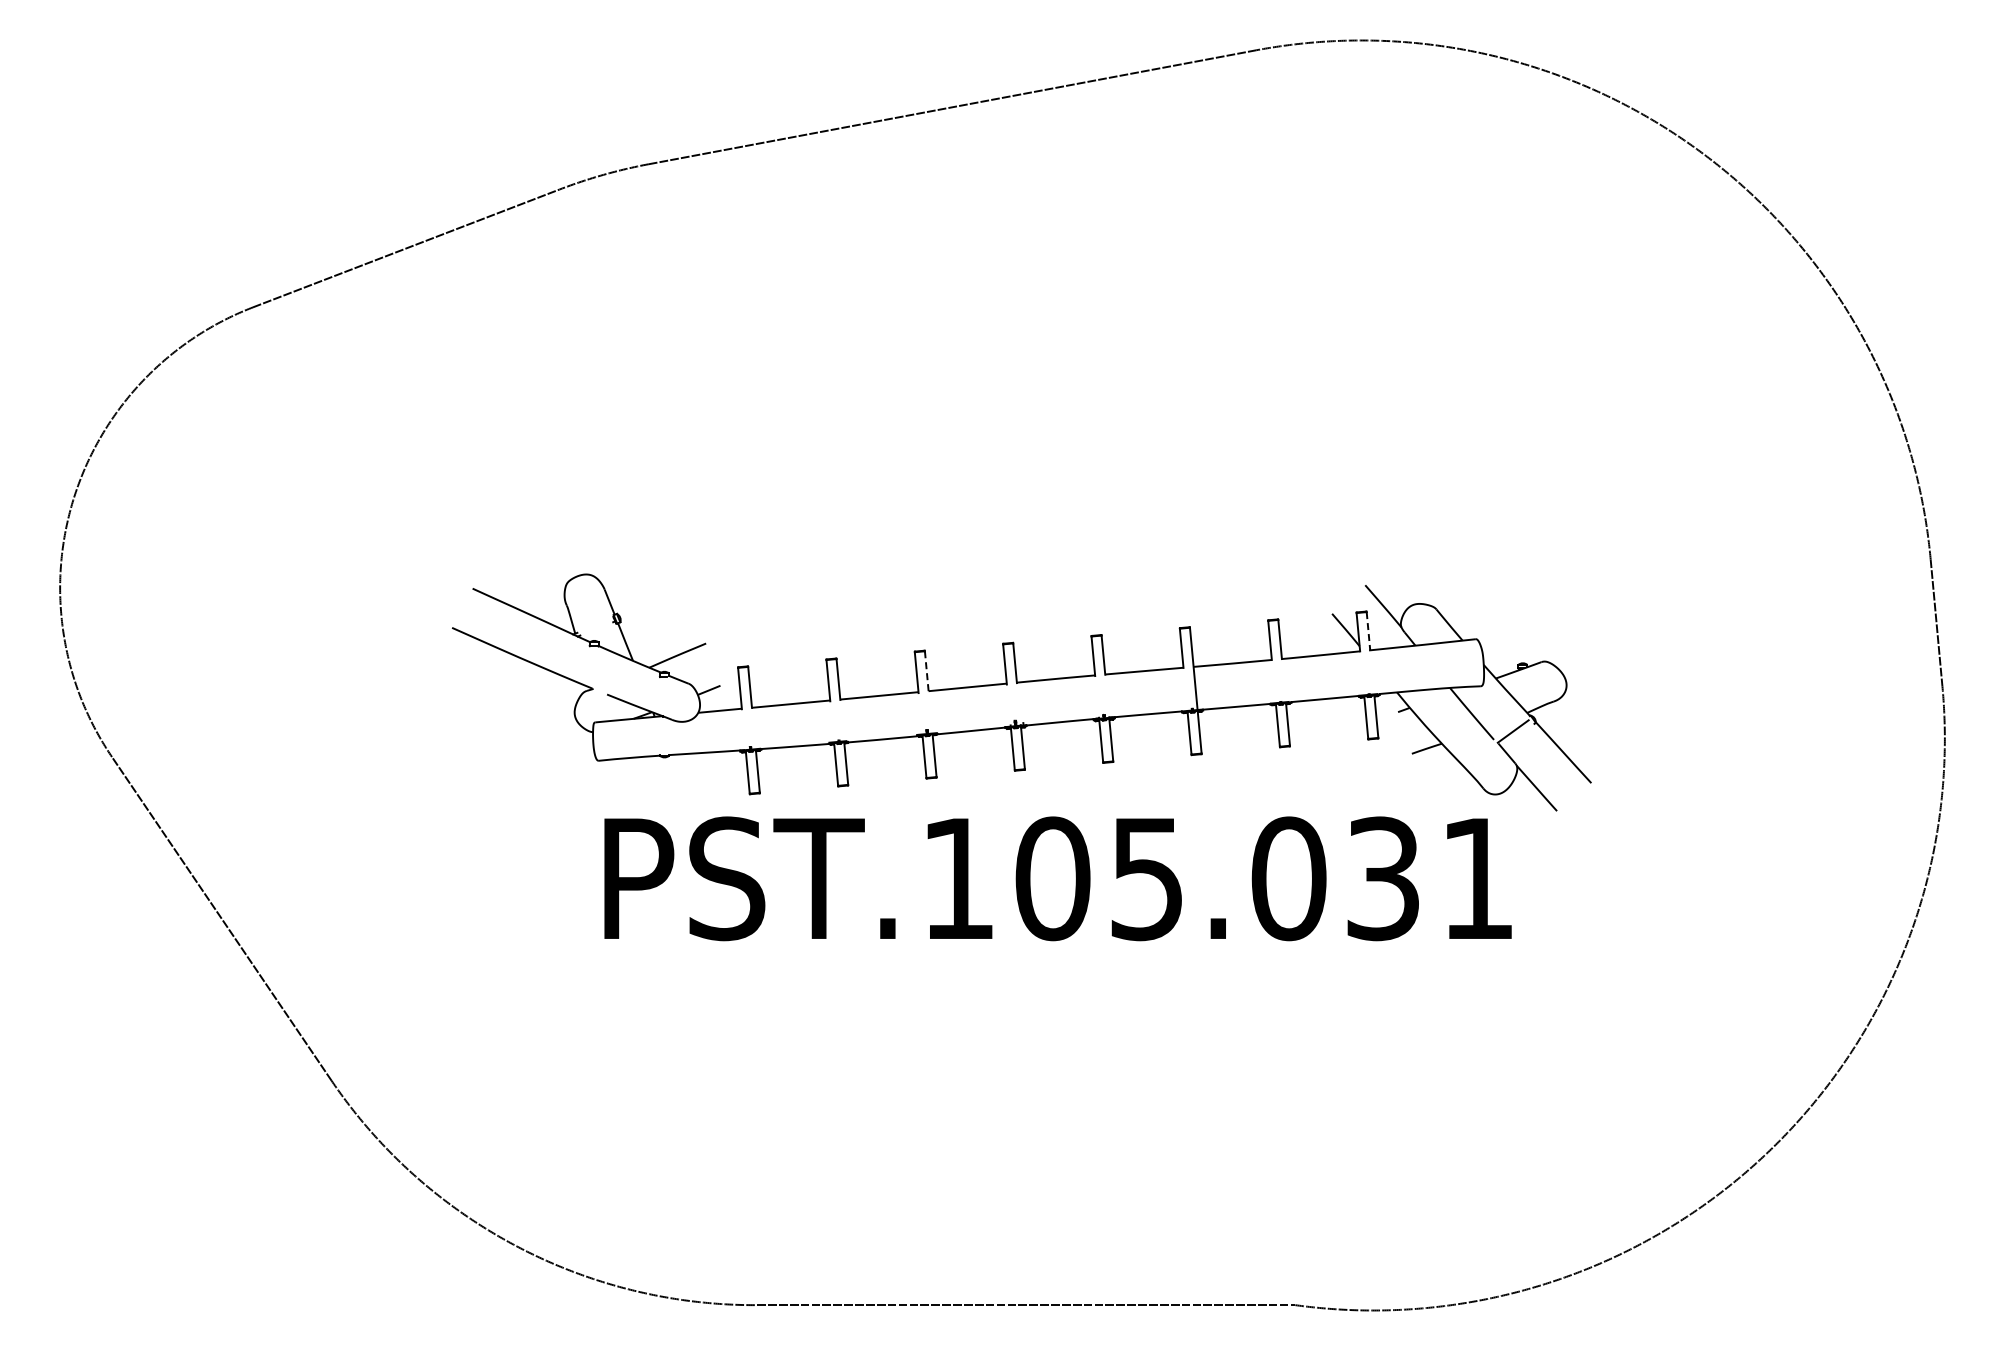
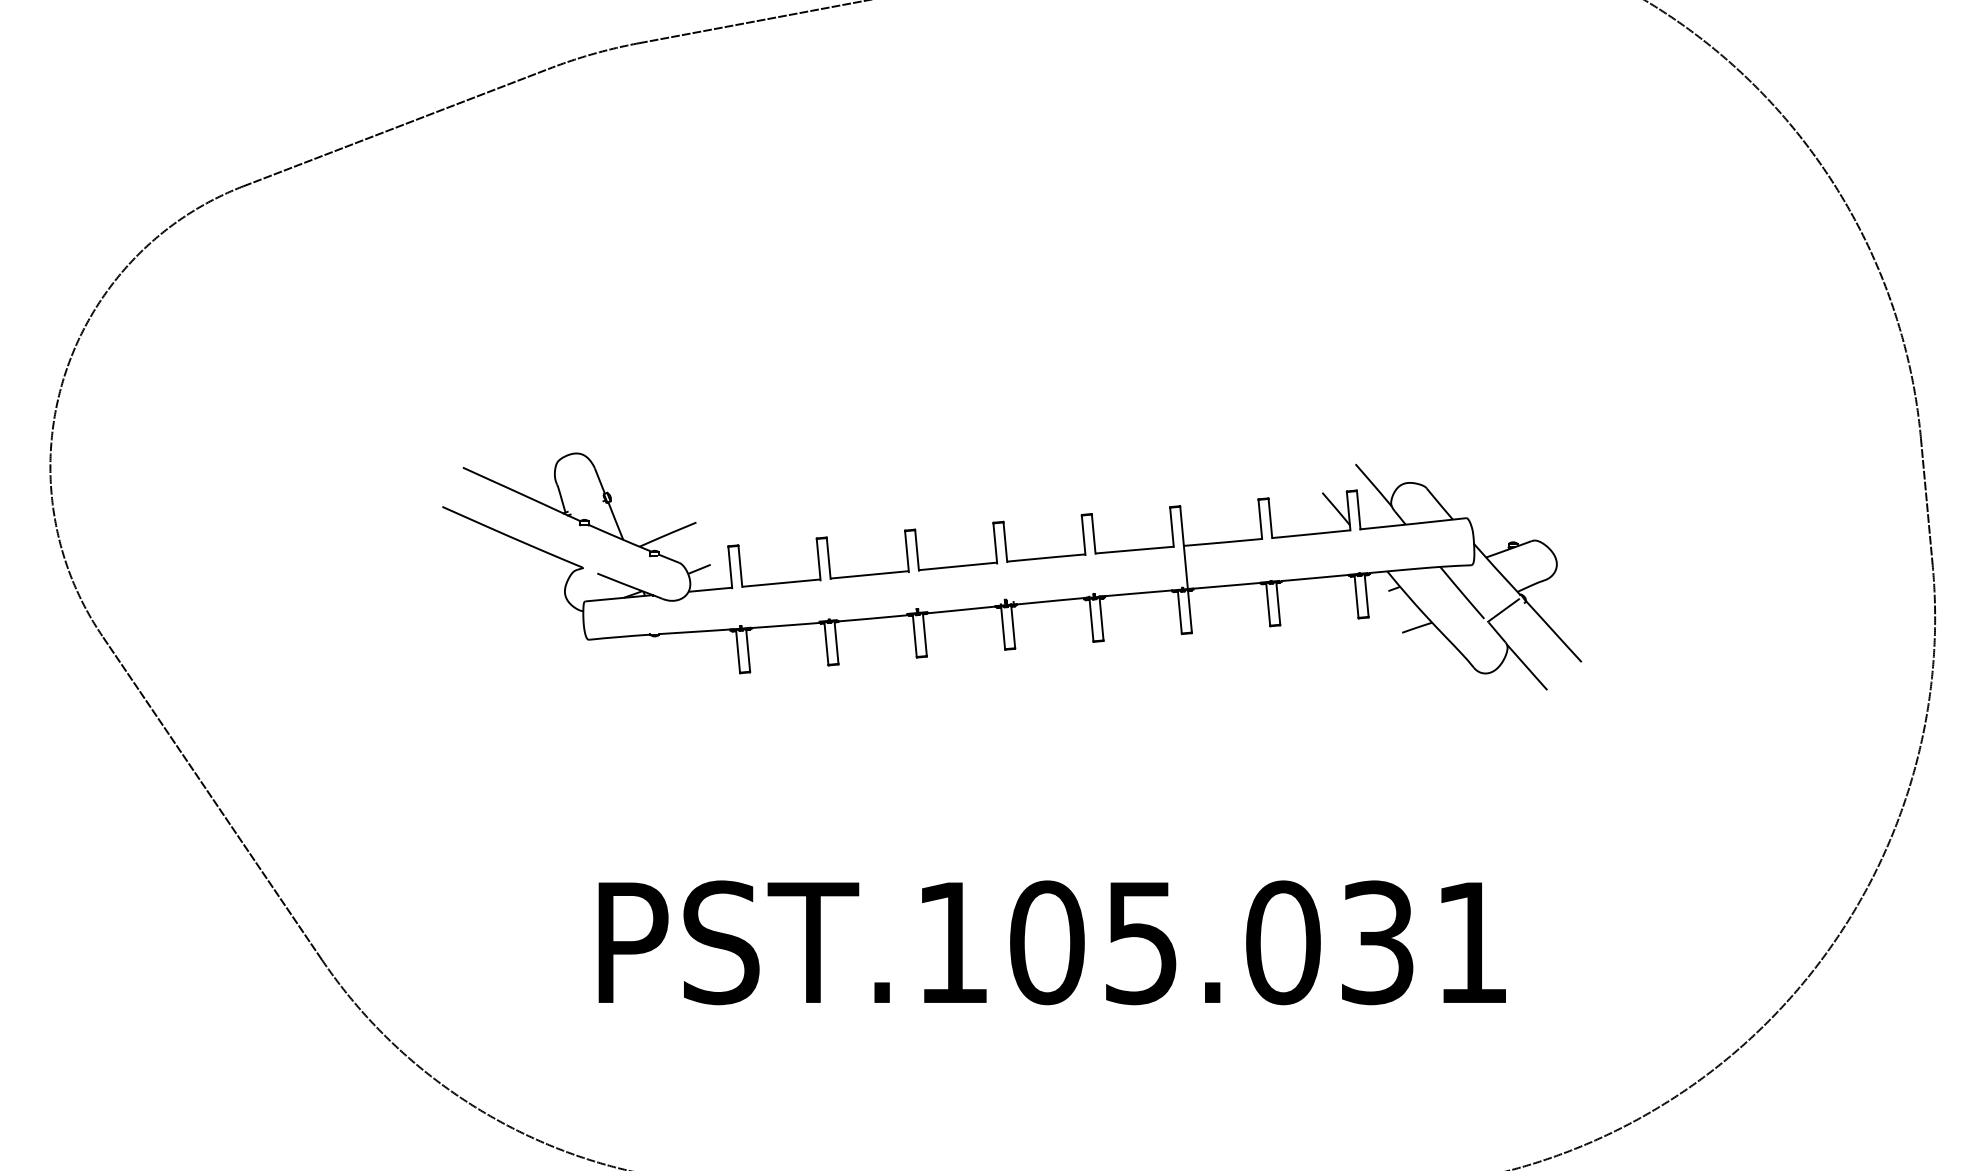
line: (1368, 631) -> (1358, 510), dashed -> solid
line: (926, 671) -> (916, 550), dashed -> solid
text: (1057, 878) -> (1051, 942), moved

